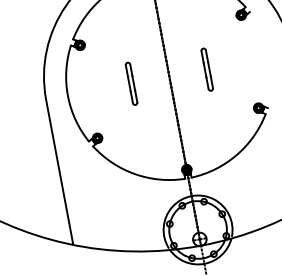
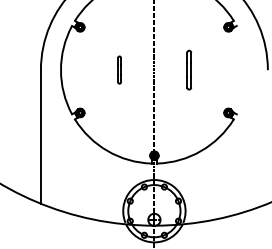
part: (131, 83) -> (119, 69), size x0.7

